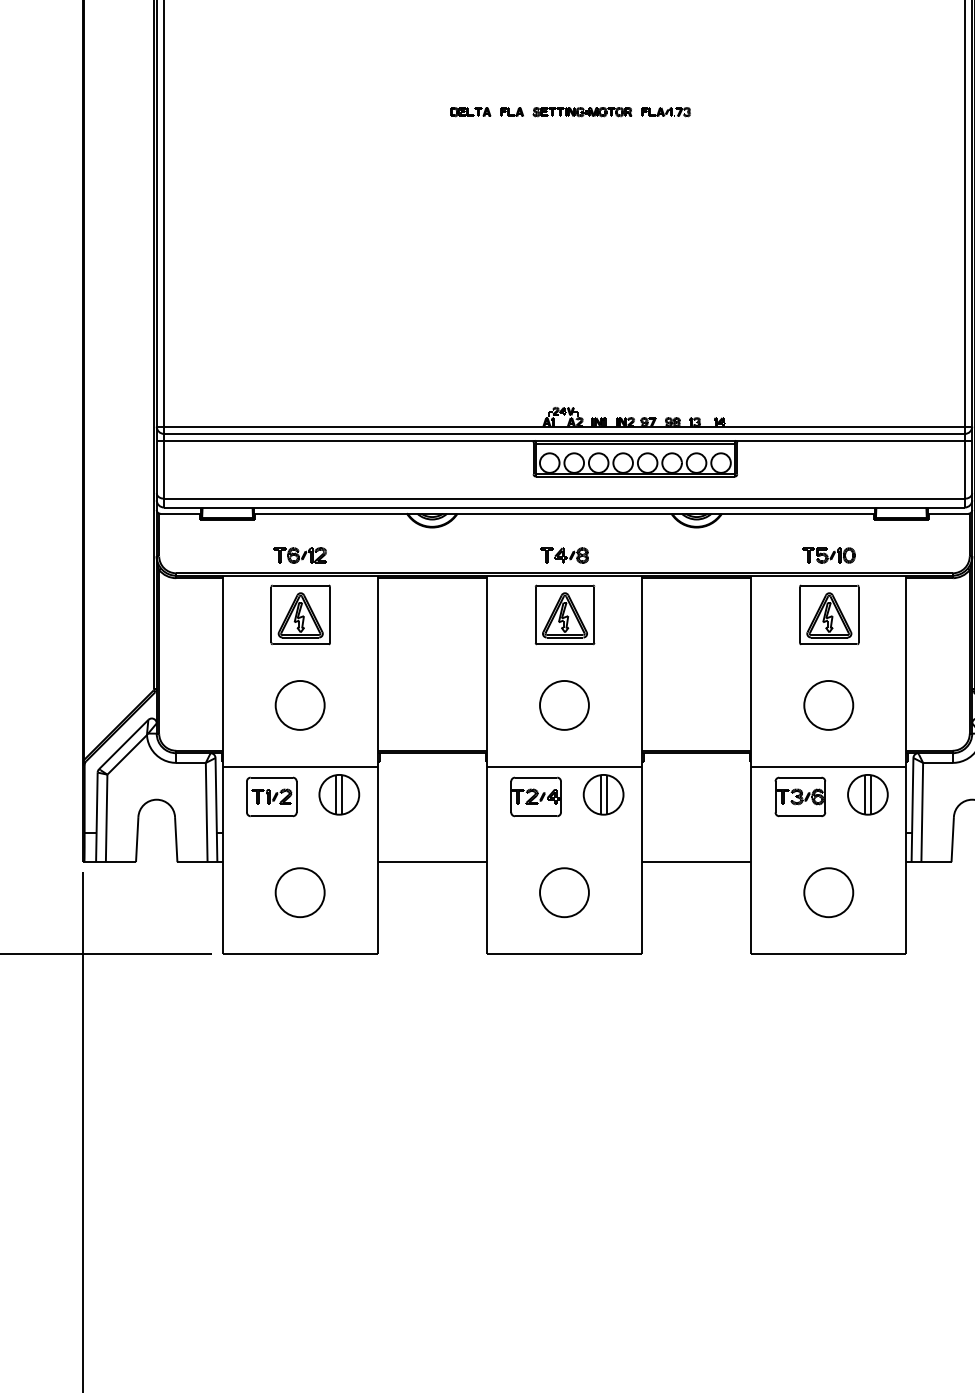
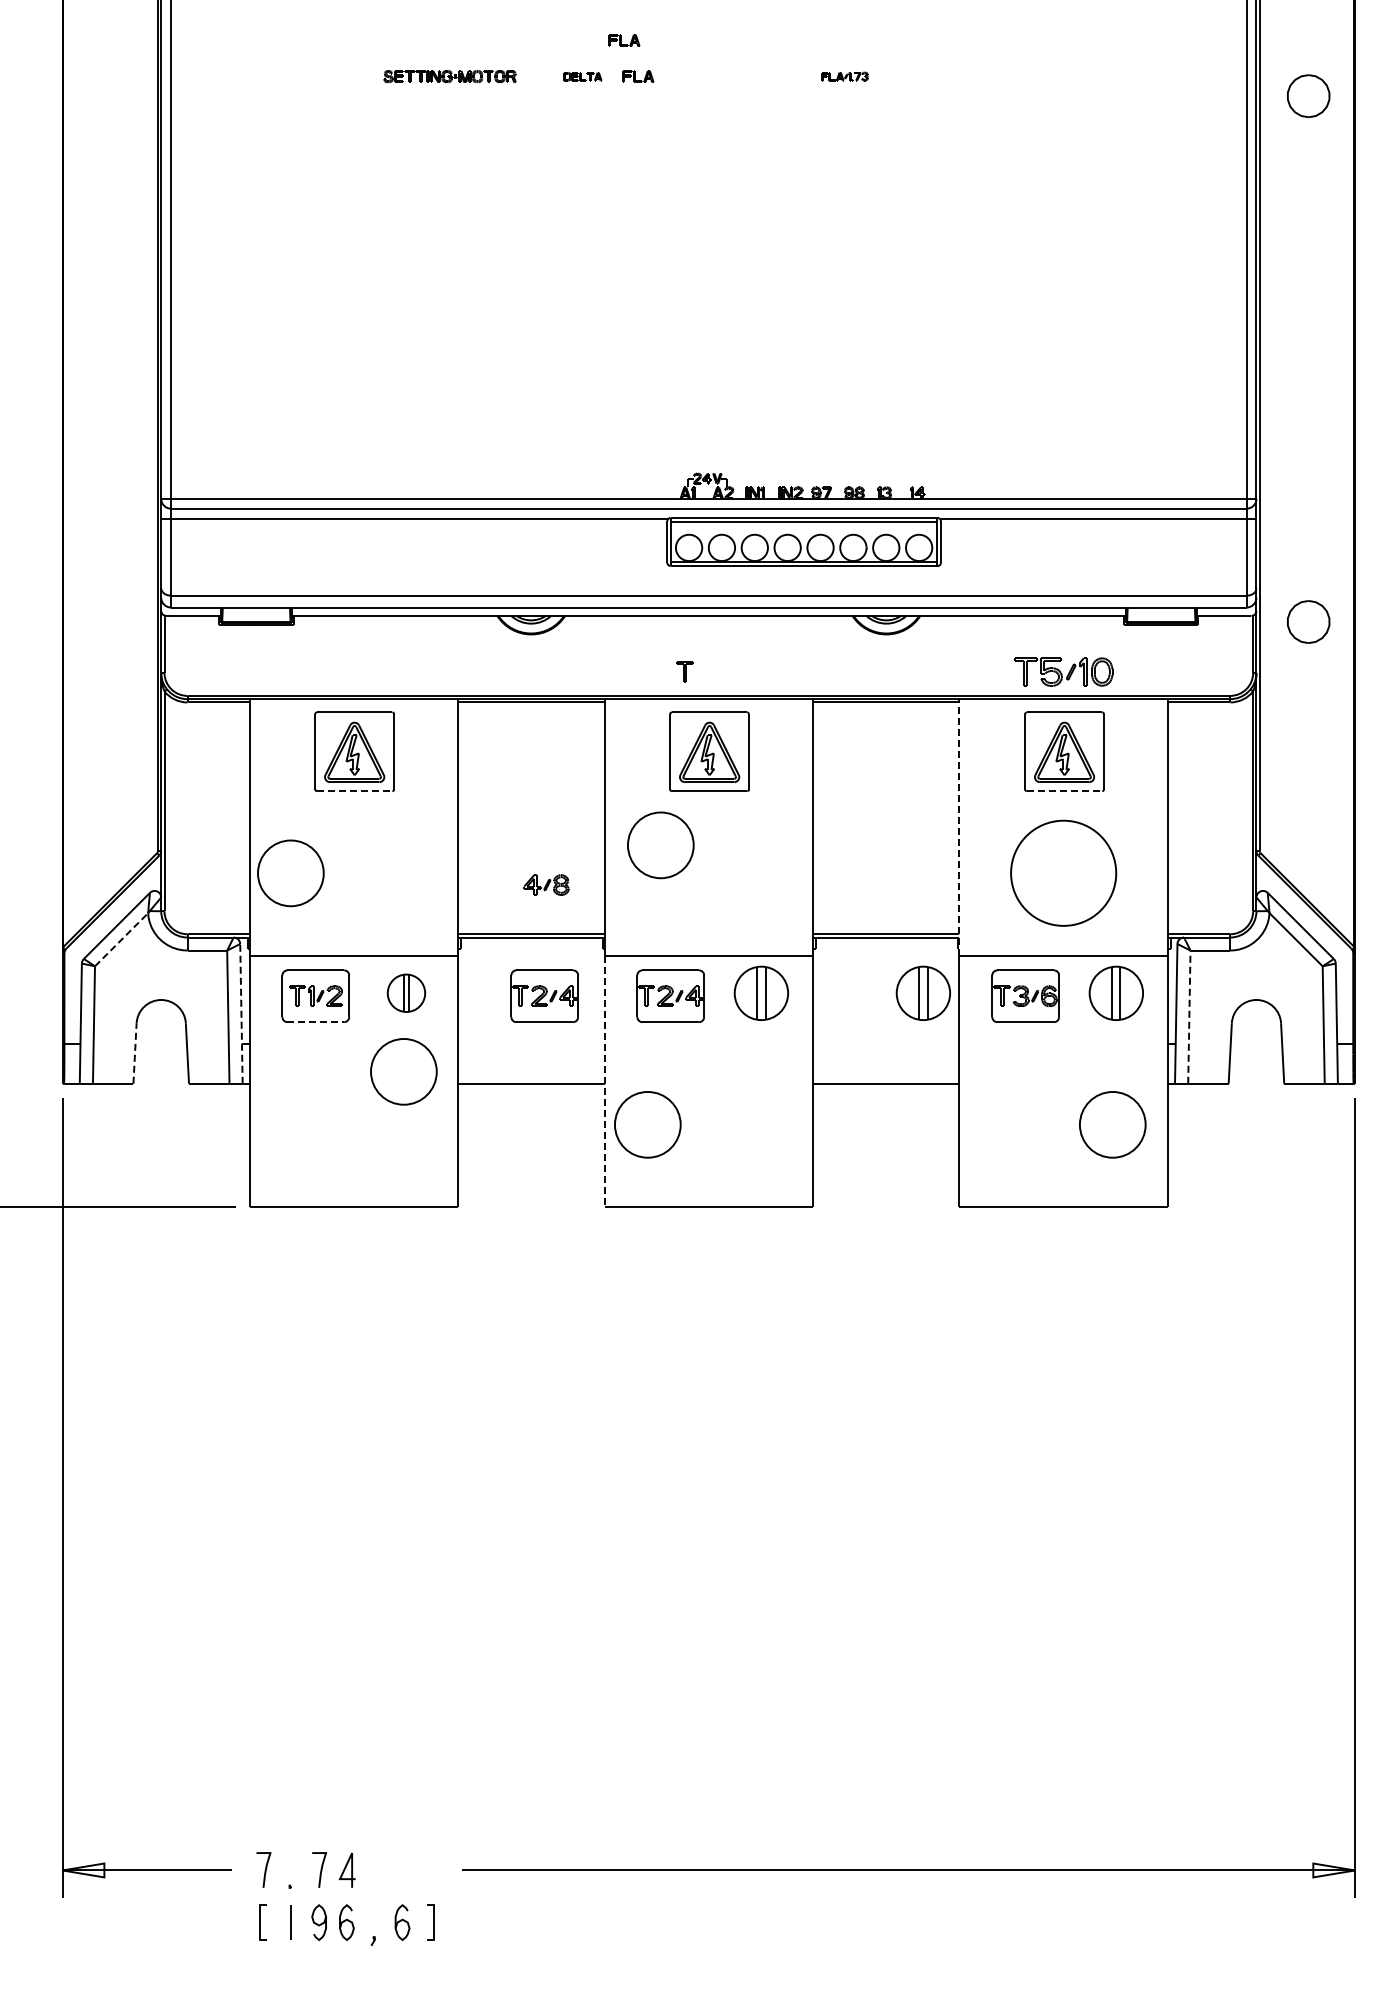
part: (501, 85) -> (624, 40), added
part: (470, 112) -> (582, 76), size x0.7
part: (582, 112) -> (449, 76), moved
part: (665, 112) -> (844, 76), size x0.7
part: (299, 555) -> (353, 671), removed
part: (571, 555) -> (546, 884), moved
part: (828, 555) -> (1063, 671), size x1.4
line: (300, 644) -> (354, 791), solid -> dashed
line: (829, 644) -> (1064, 791), solid -> dashed
line: (751, 670) -> (959, 826), solid -> dashed
part: (299, 705) -> (290, 873), moved
part: (564, 705) -> (660, 845), moved
part: (828, 705) -> (1063, 873), size x1.6
line: (127, 754) -> (121, 939), solid -> dashed
part: (339, 794) -> (406, 992), size x0.7
part: (723, 794) -> (922, 992), added
part: (442, 796) -> (544, 995), added
line: (216, 809) -> (241, 1013), solid -> dashed
line: (922, 812) -> (1189, 1017), solid -> dashed
line: (272, 816) -> (316, 1022), solid -> dashed
line: (137, 839) -> (135, 1053), solid -> dashed
line: (486, 860) -> (604, 1081), solid -> dashed
part: (299, 892) -> (403, 1071), moved
part: (564, 892) -> (647, 1124), moved
part: (828, 892) -> (1112, 1124), moved

